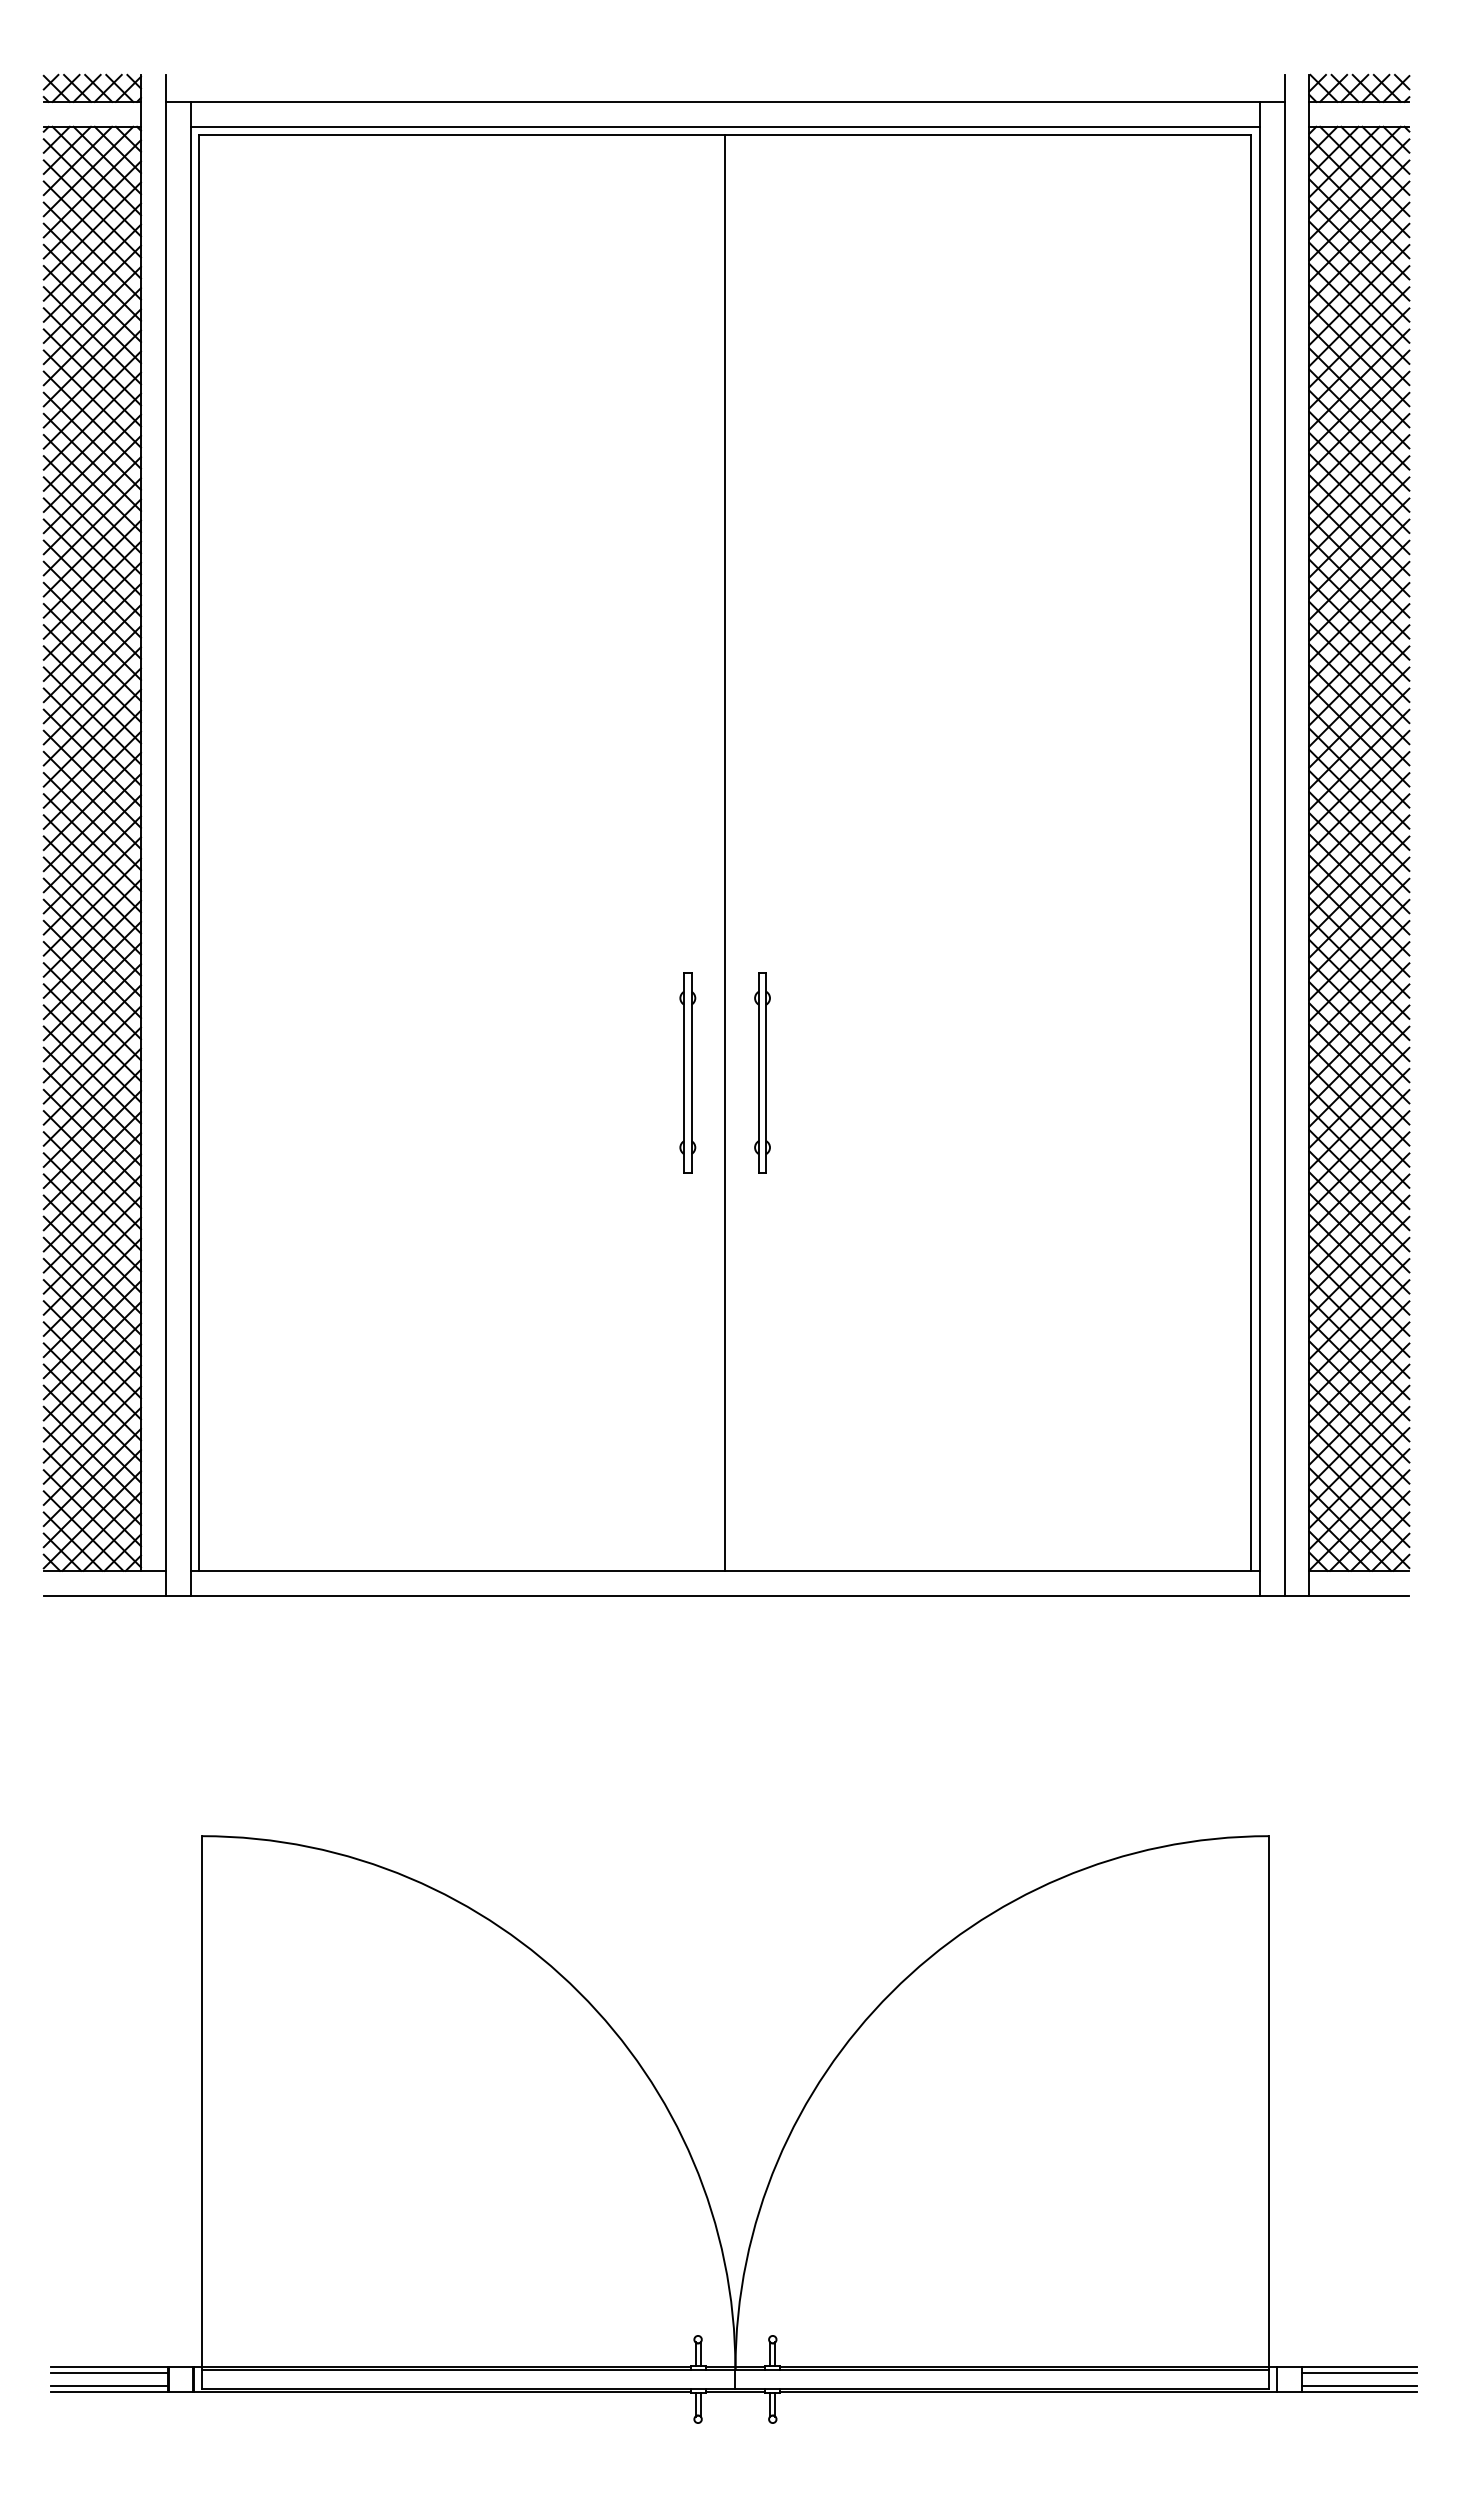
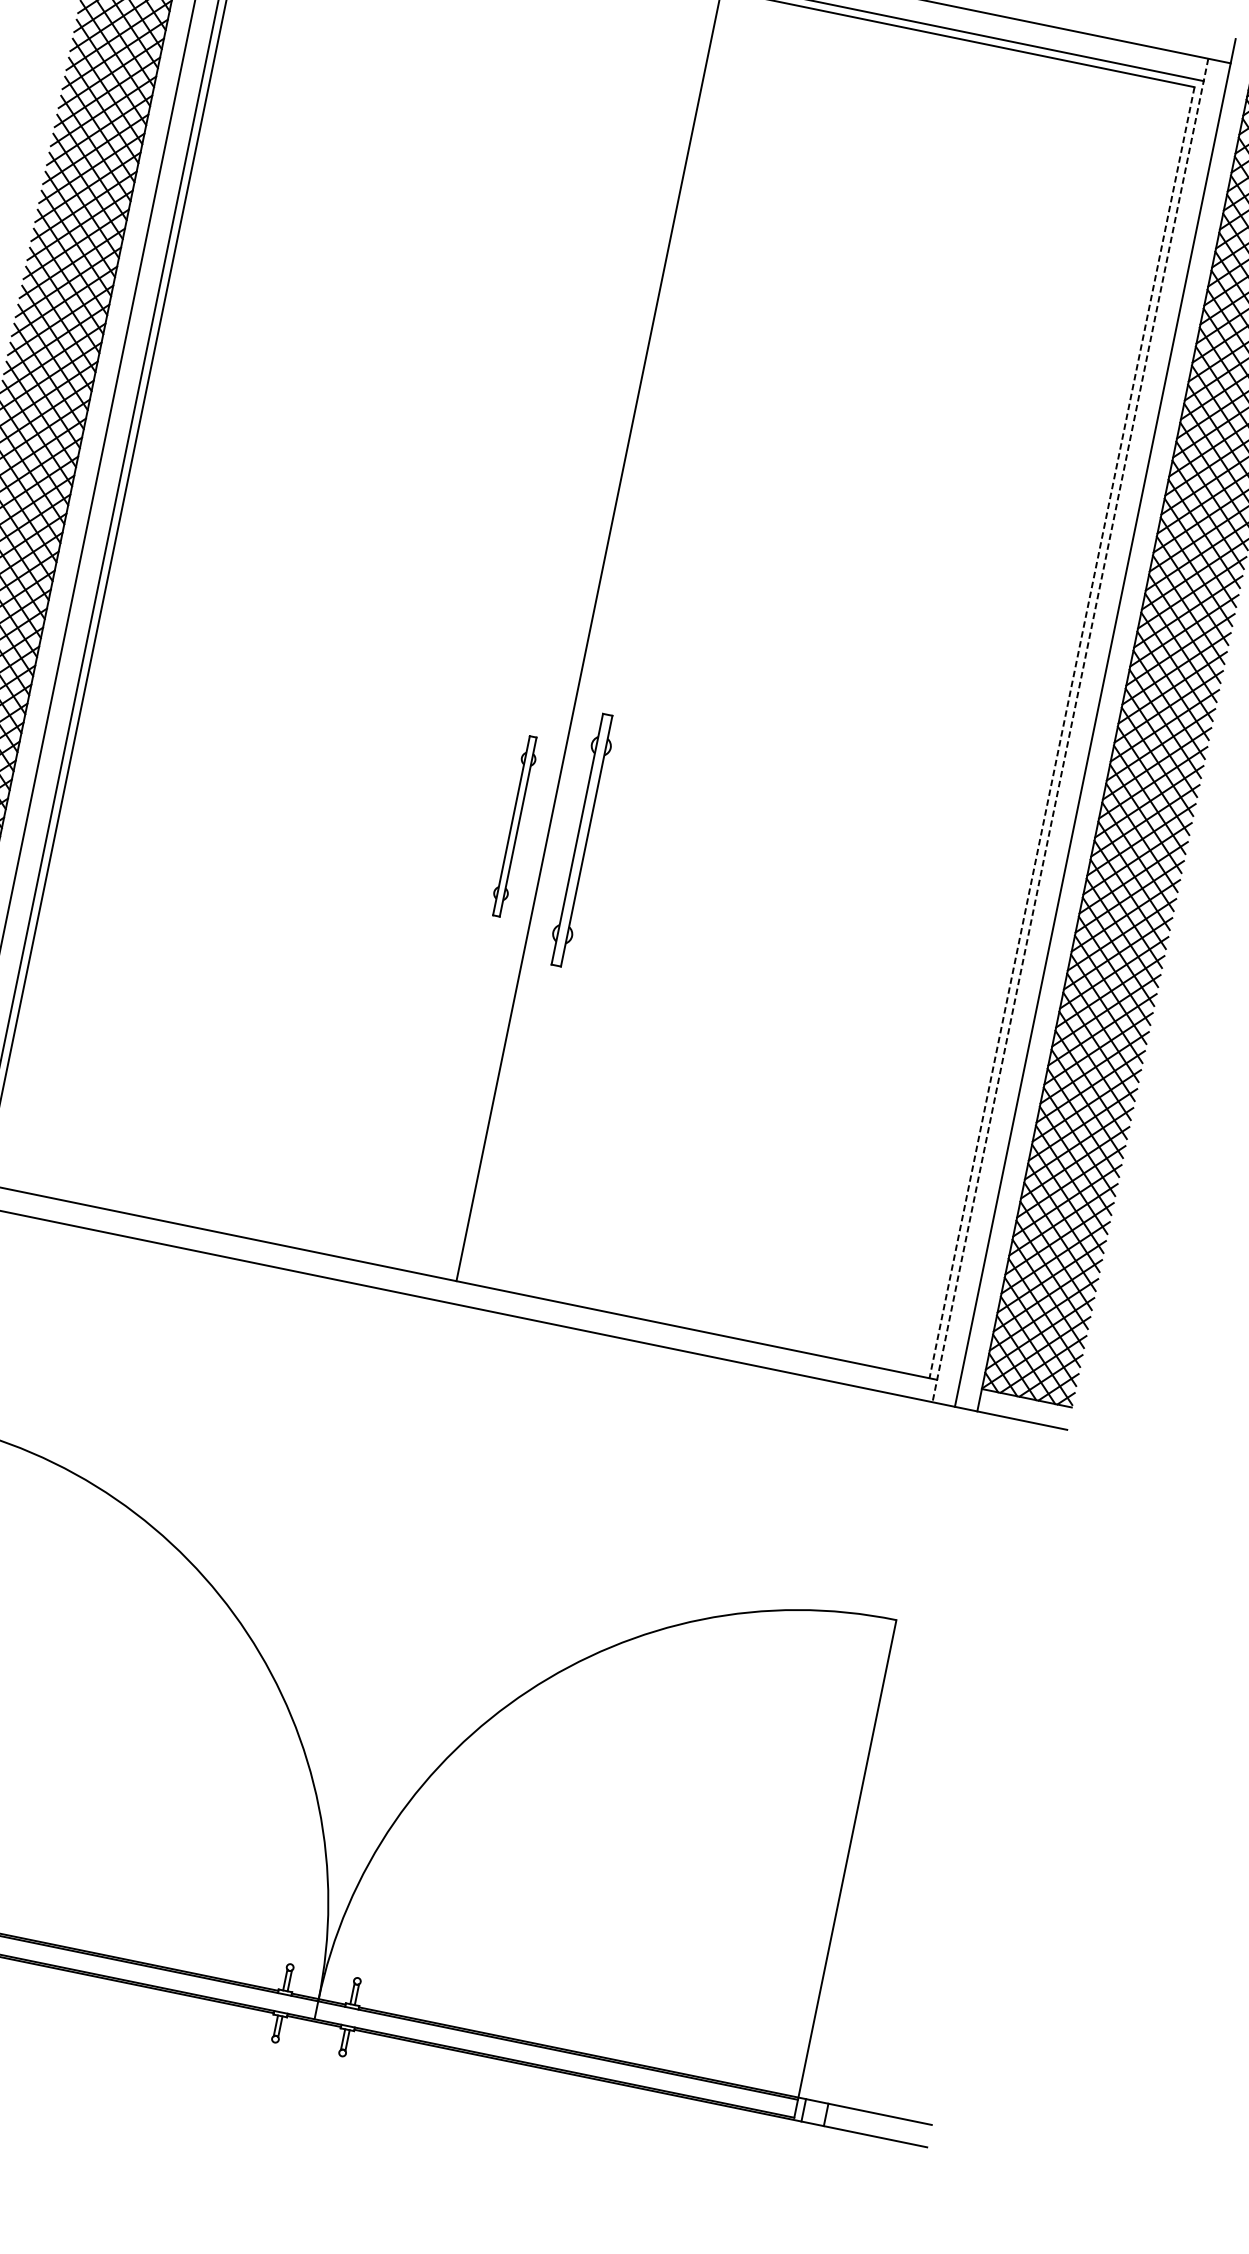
line: (1259, 848) -> (1070, 730), solid -> dashed
line: (1251, 853) -> (1062, 733), solid -> dashed
part: (762, 1072) -> (582, 839), size x1.4
line: (1359, 2373) -> (878, 2120), removed
line: (1359, 2385) -> (876, 2130), removed

